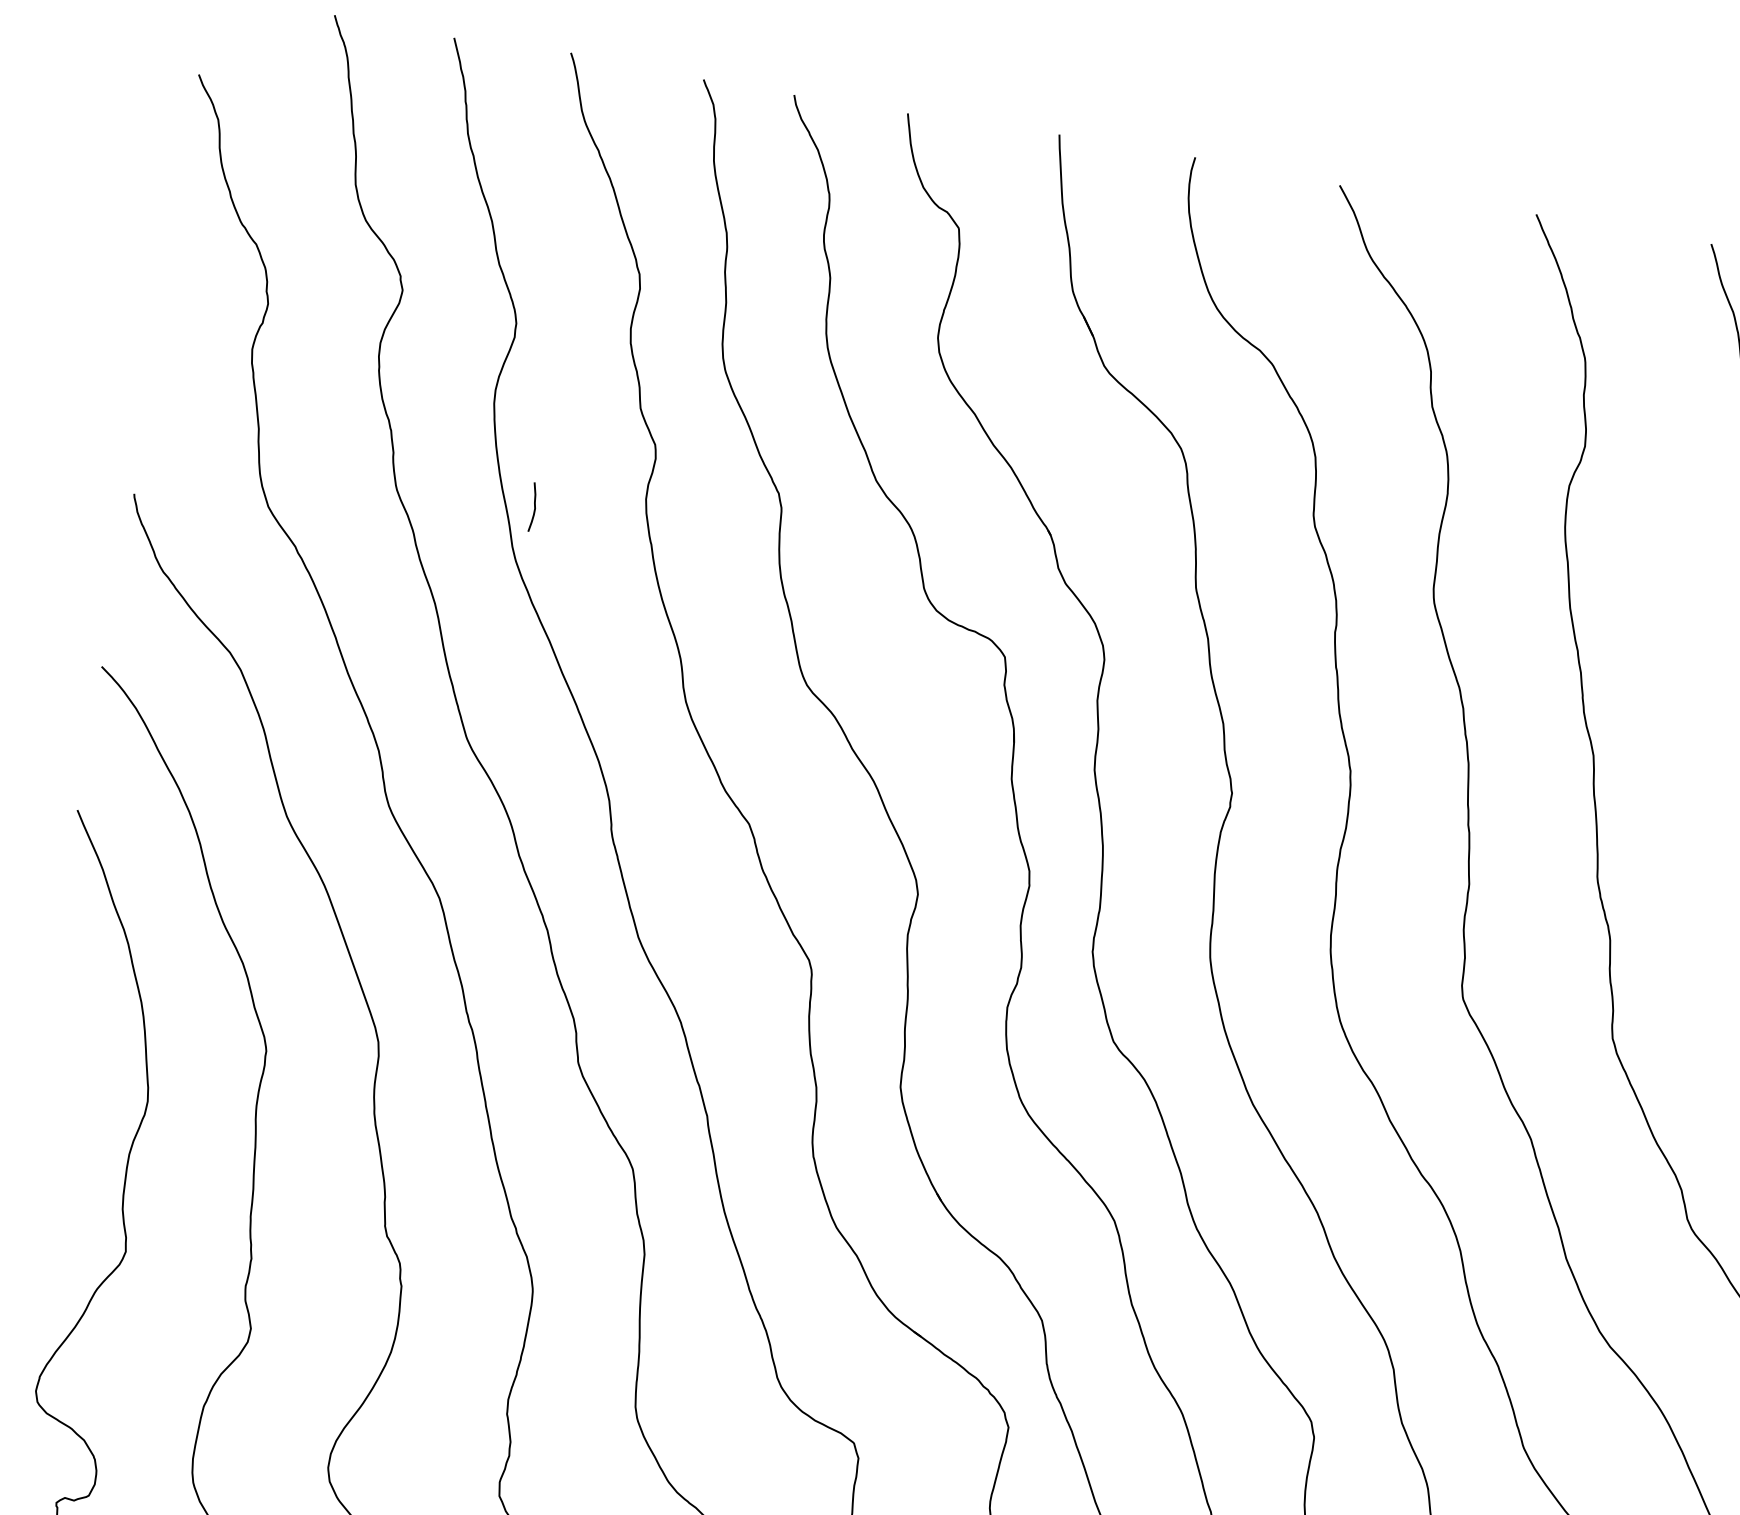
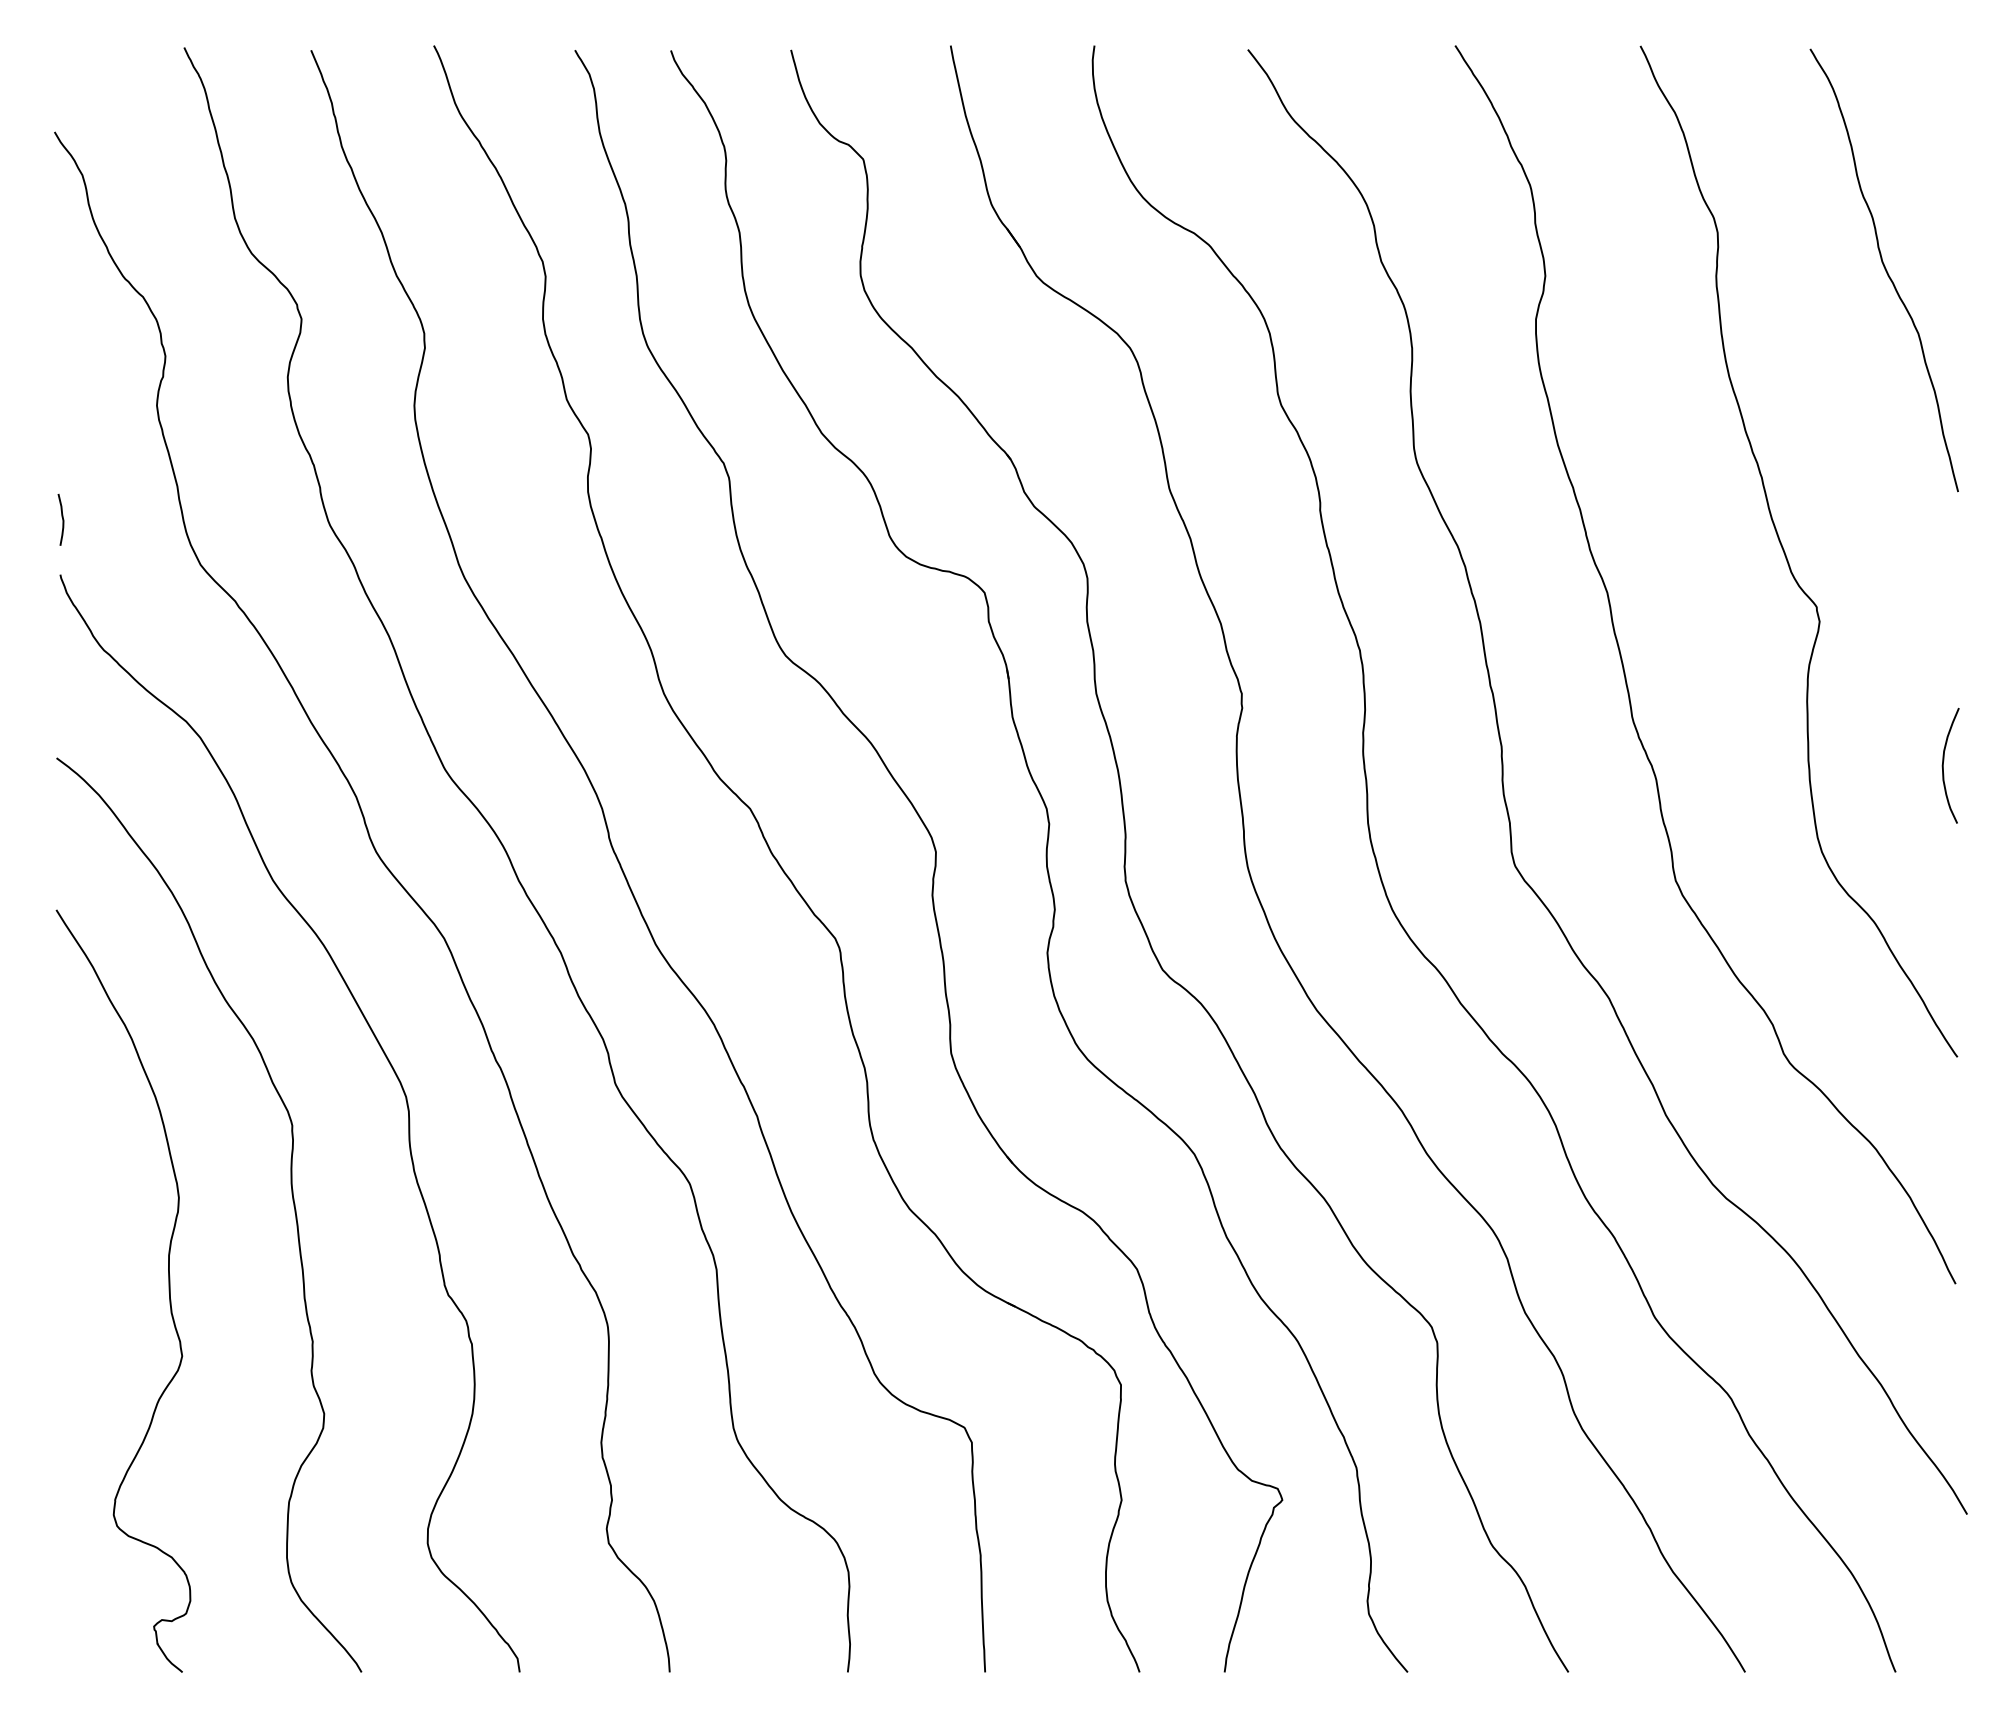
curve: (534, 507) -> (62, 519), moved

